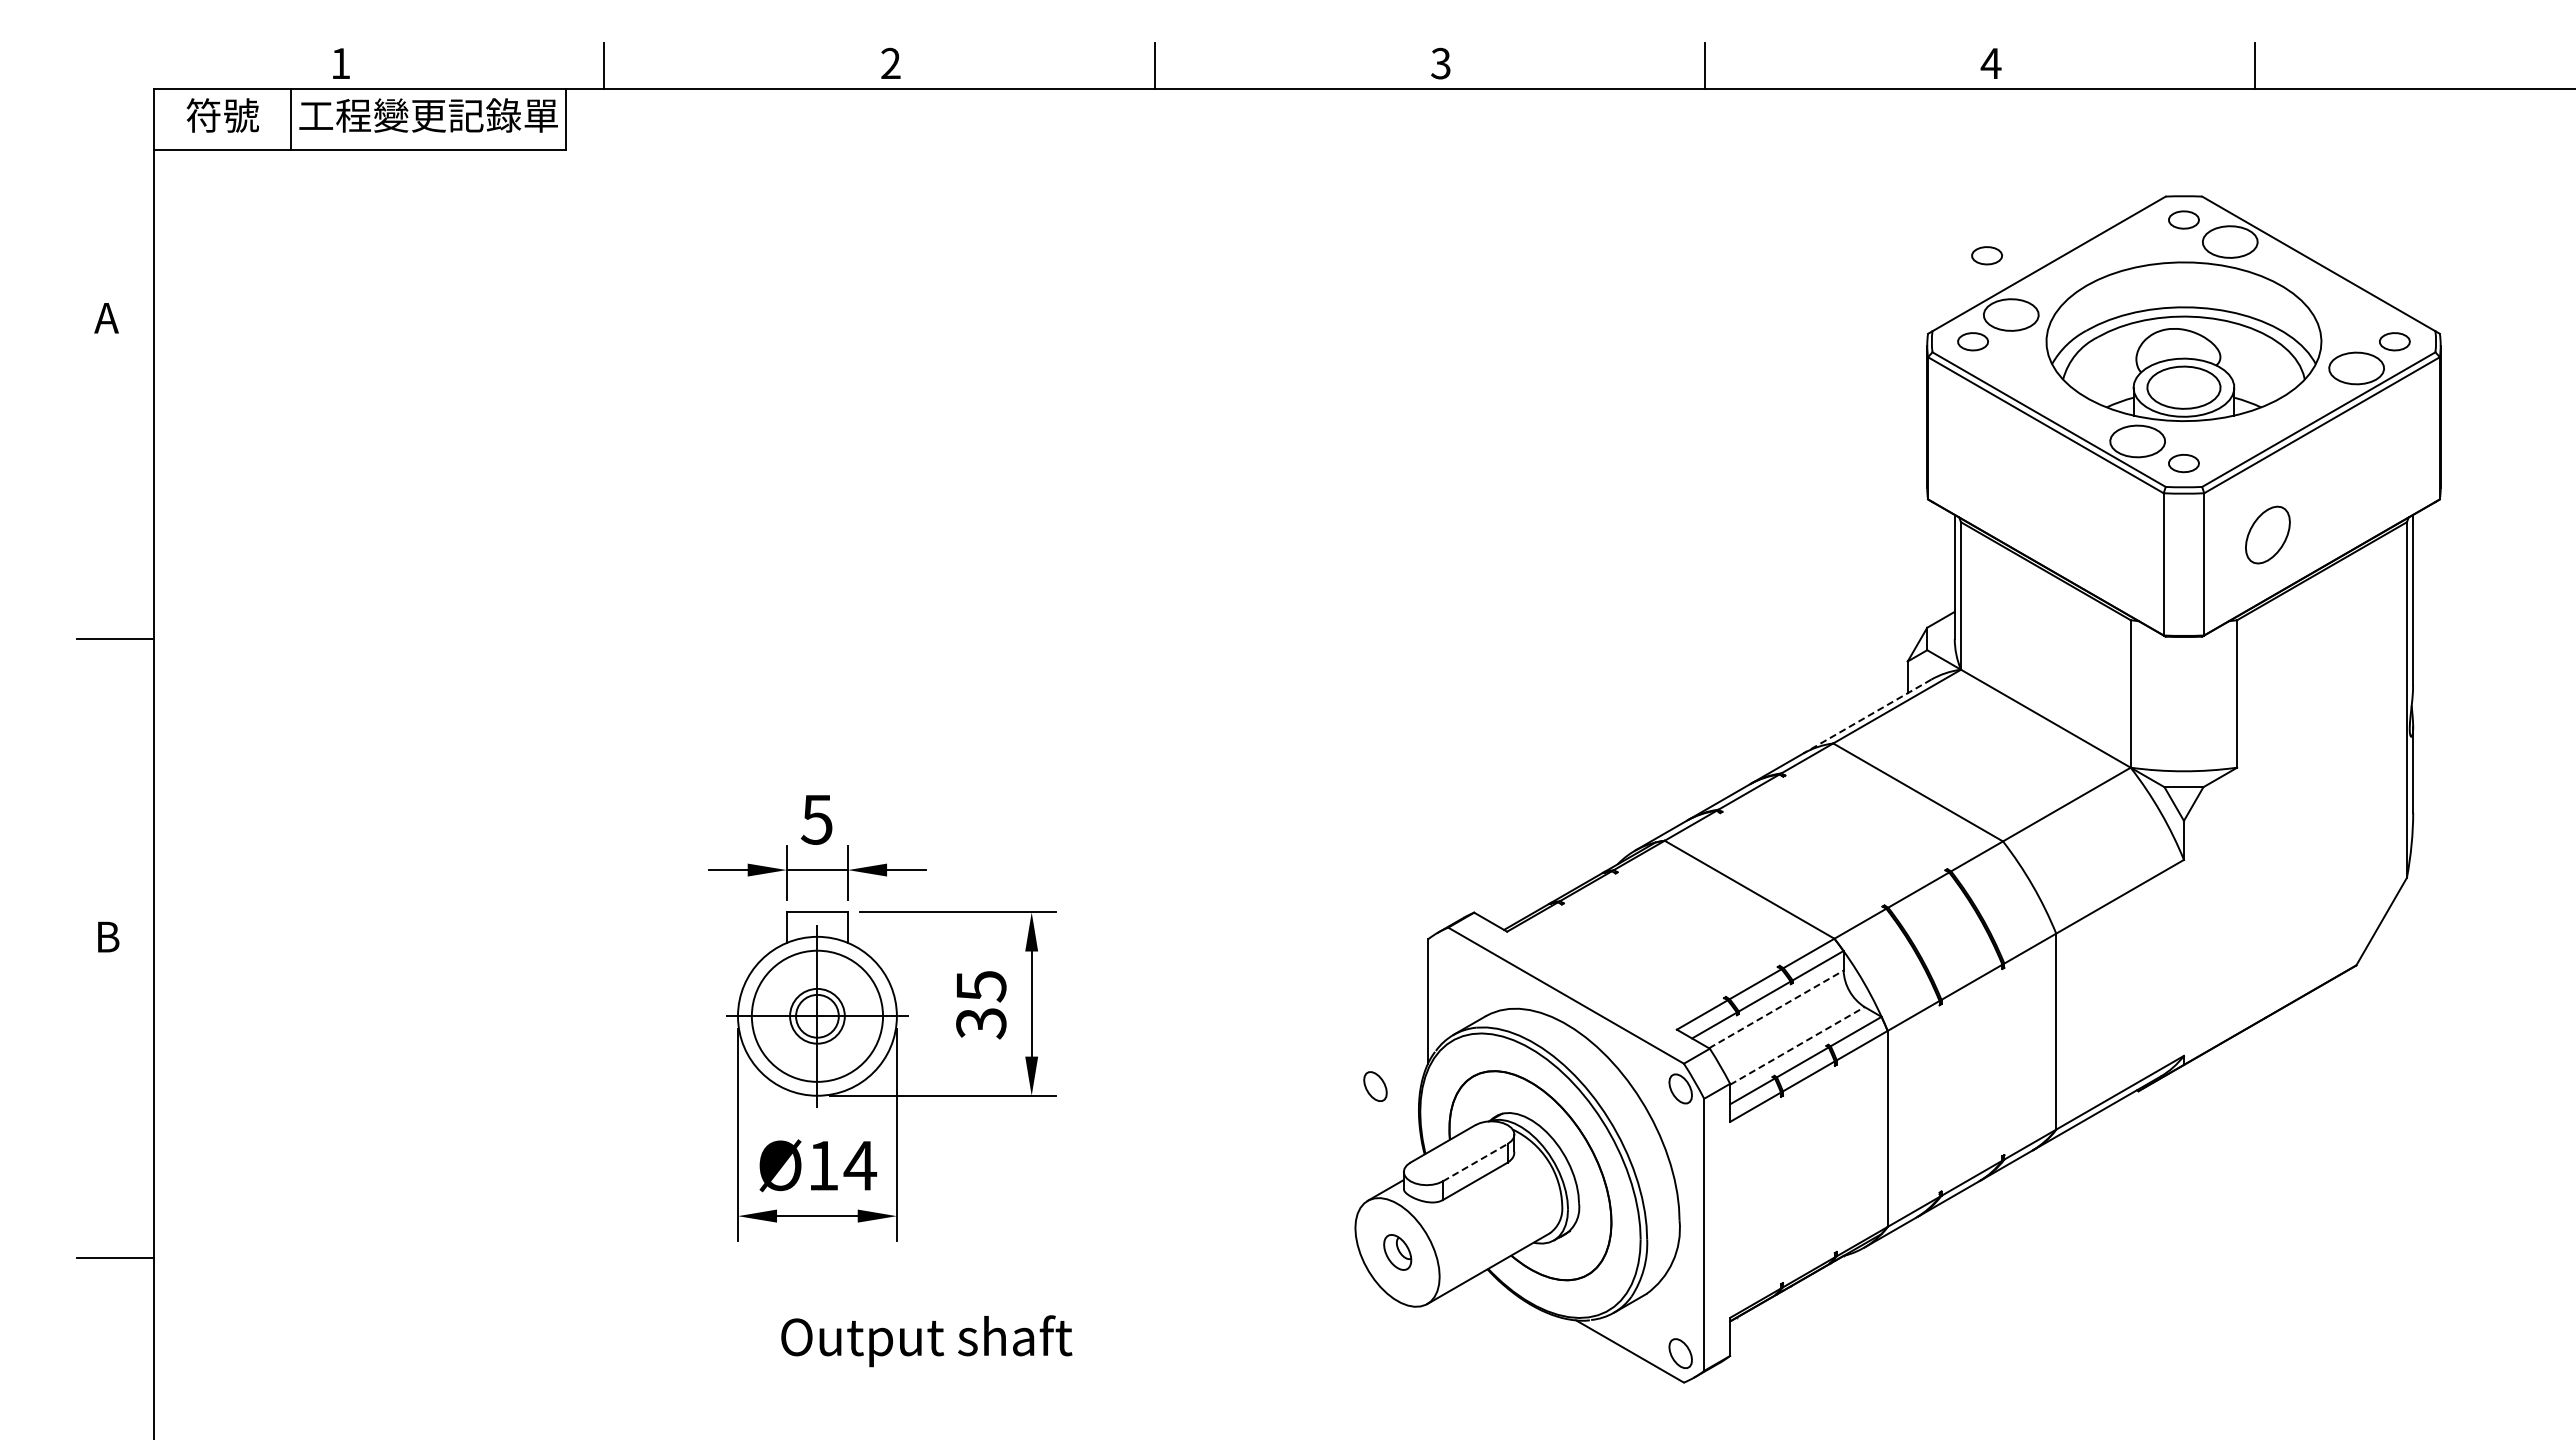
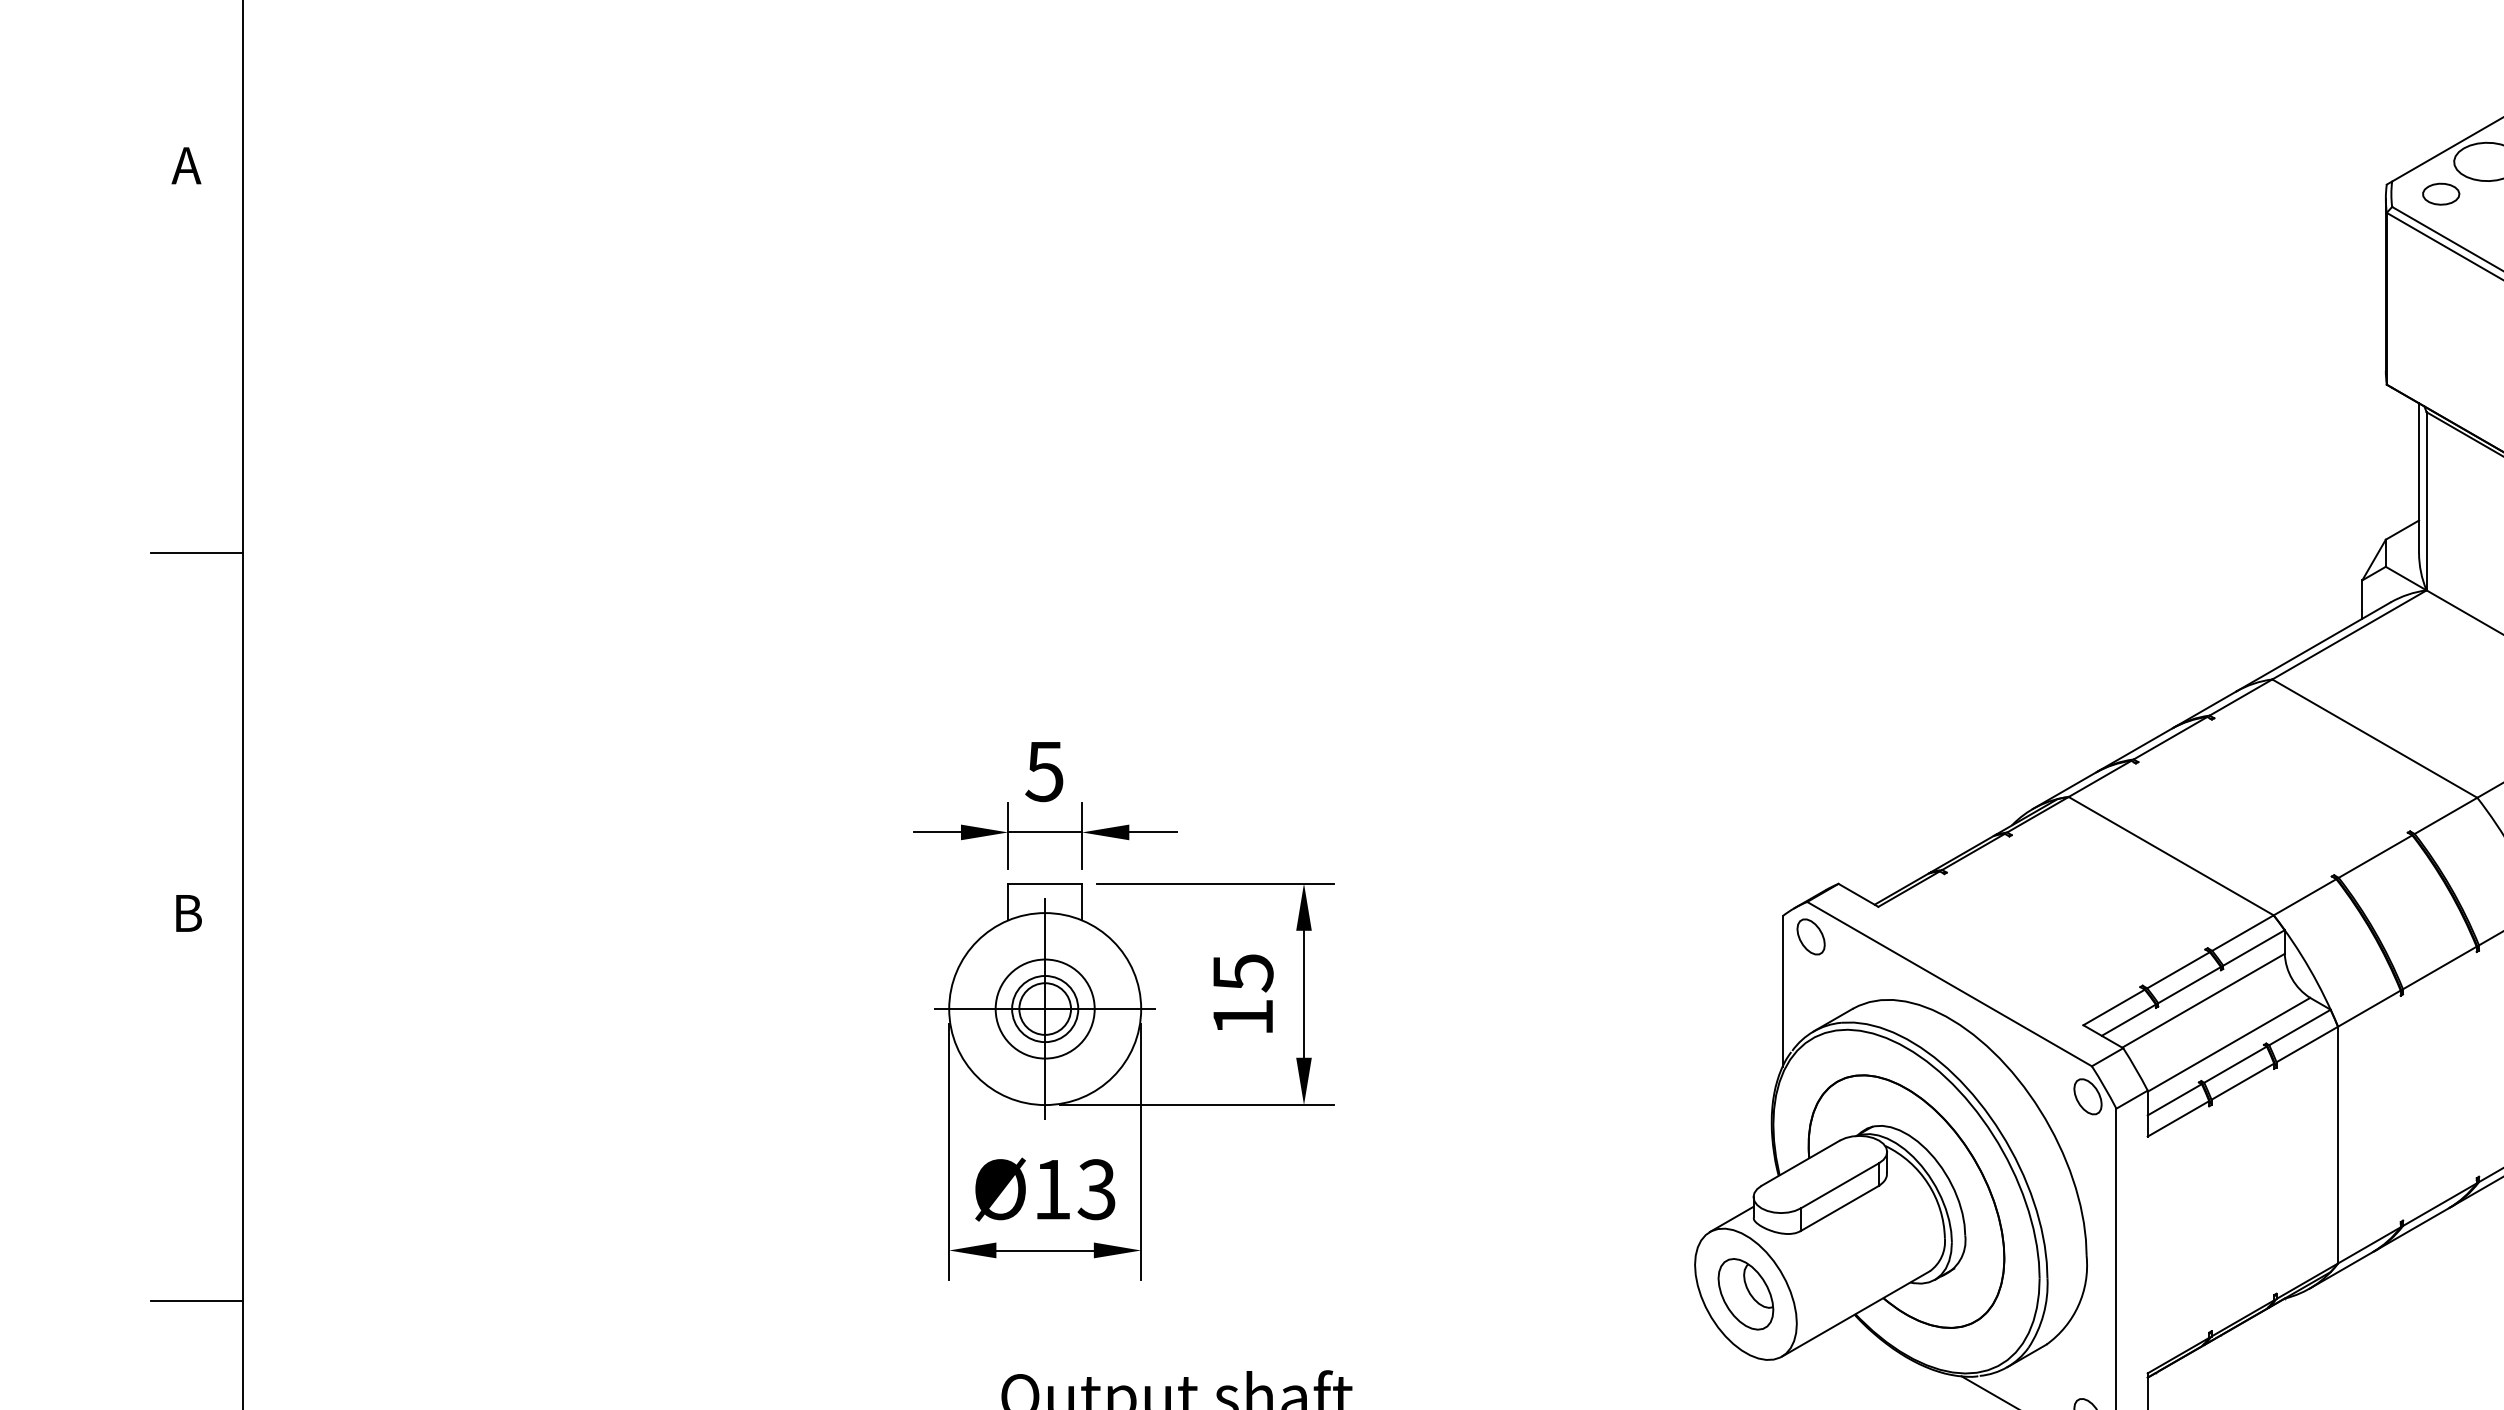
part: (1987, 255) -> (2458, 90), removed
line: (1867, 716) -> (2313, 646), dashed -> solid
line: (1776, 1009) -> (2203, 1000), dashed -> solid
circle: (817, 1016) -> (1045, 1009), size x0.62
text: (981, 1023) -> (1243, 1017), 35 -> 15
line: (1797, 1045) -> (2229, 1044), dashed -> solid
part: (1375, 1086) -> (1811, 936), moved
line: (1475, 1162) -> (1840, 1185), dashed -> solid
text: (860, 1165) -> (1097, 1189), Ø14 -> Ø13
part: (1397, 1252) -> (1745, 1294), size x1.67

